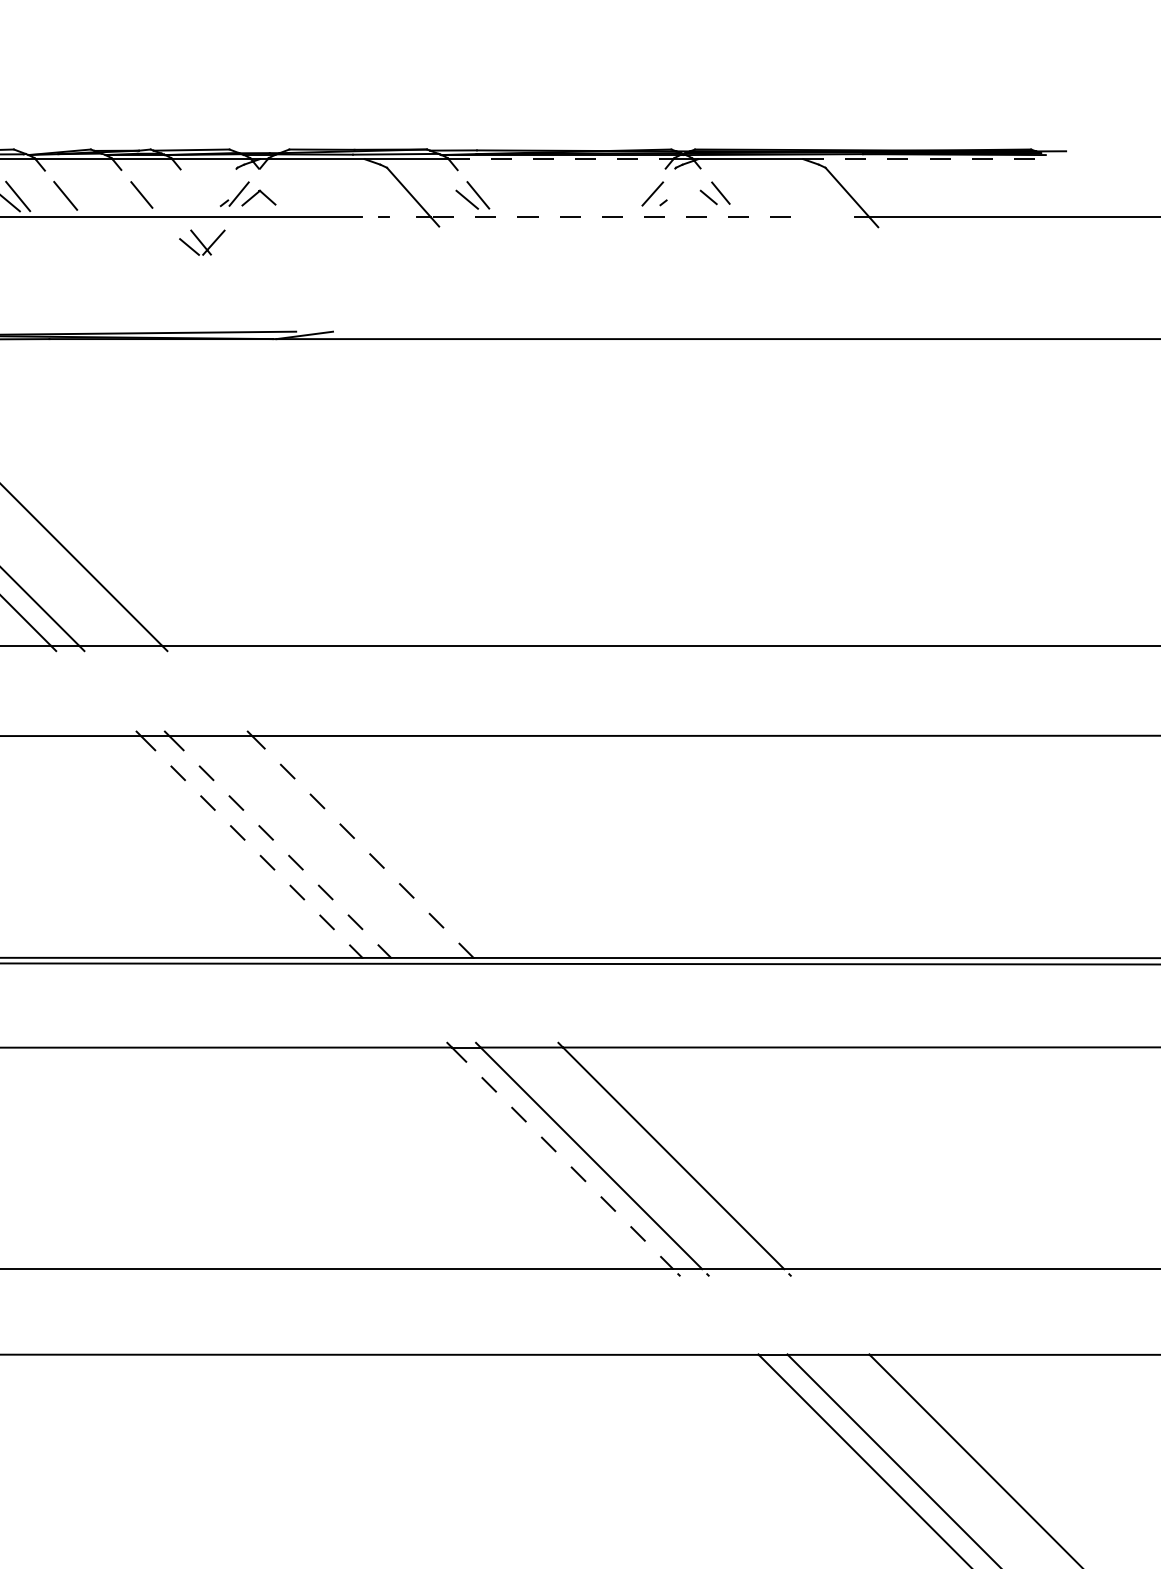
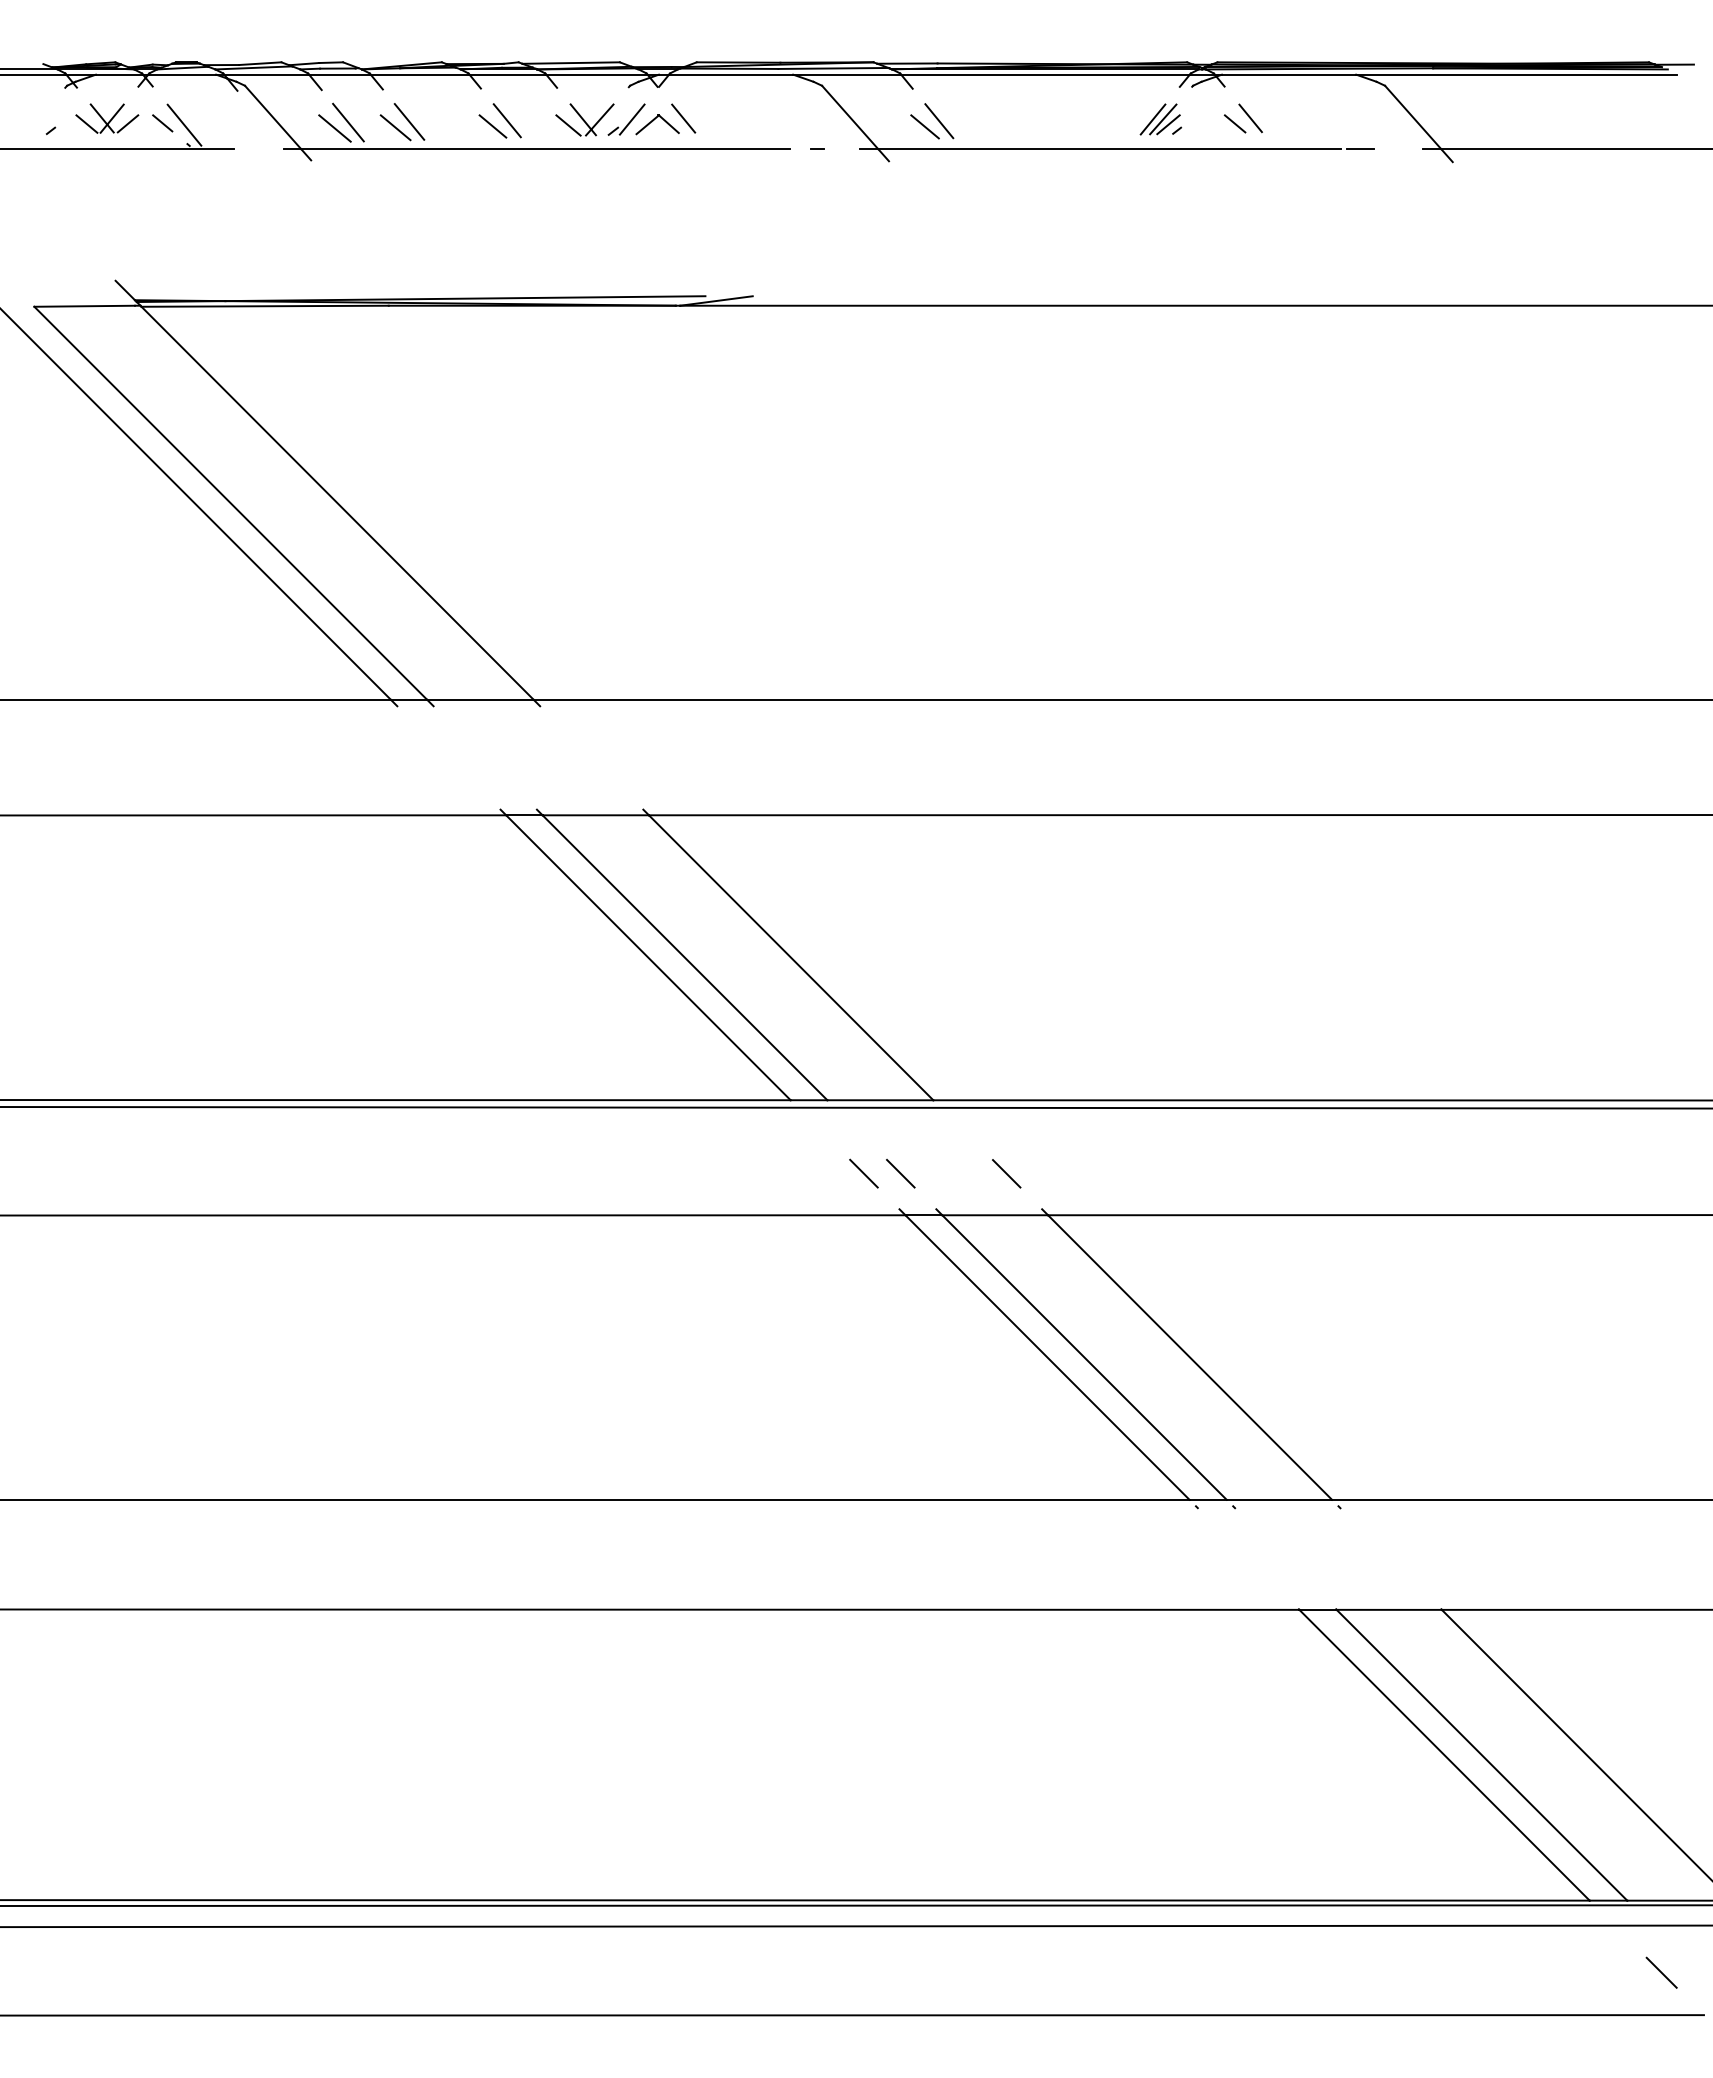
line: (561, 158) -> (1046, 74), dashed -> solid
line: (927, 158) -> (1516, 74), dashed -> solid
line: (279, 193) -> (683, 118), added
line: (644, 194) -> (1152, 119), added
line: (656, 197) -> (1168, 124), added
line: (130, 199) -> (492, 126), added
line: (54, 200) -> (395, 127), added
line: (610, 217) -> (1109, 149), dashed -> solid
line: (806, 217) -> (1360, 149), added
part: (201, 242) -> (584, 119), moved
line: (362, 846) -> (790, 957), dashed -> solid
line: (251, 847) -> (648, 958), dashed -> solid
line: (280, 847) -> (685, 958), dashed -> solid
line: (419, 1015) -> (863, 1173), added
line: (448, 1015) -> (900, 1173), added
line: (530, 1015) -> (1006, 1173), added
line: (562, 1158) -> (1047, 1357), dashed -> solid

